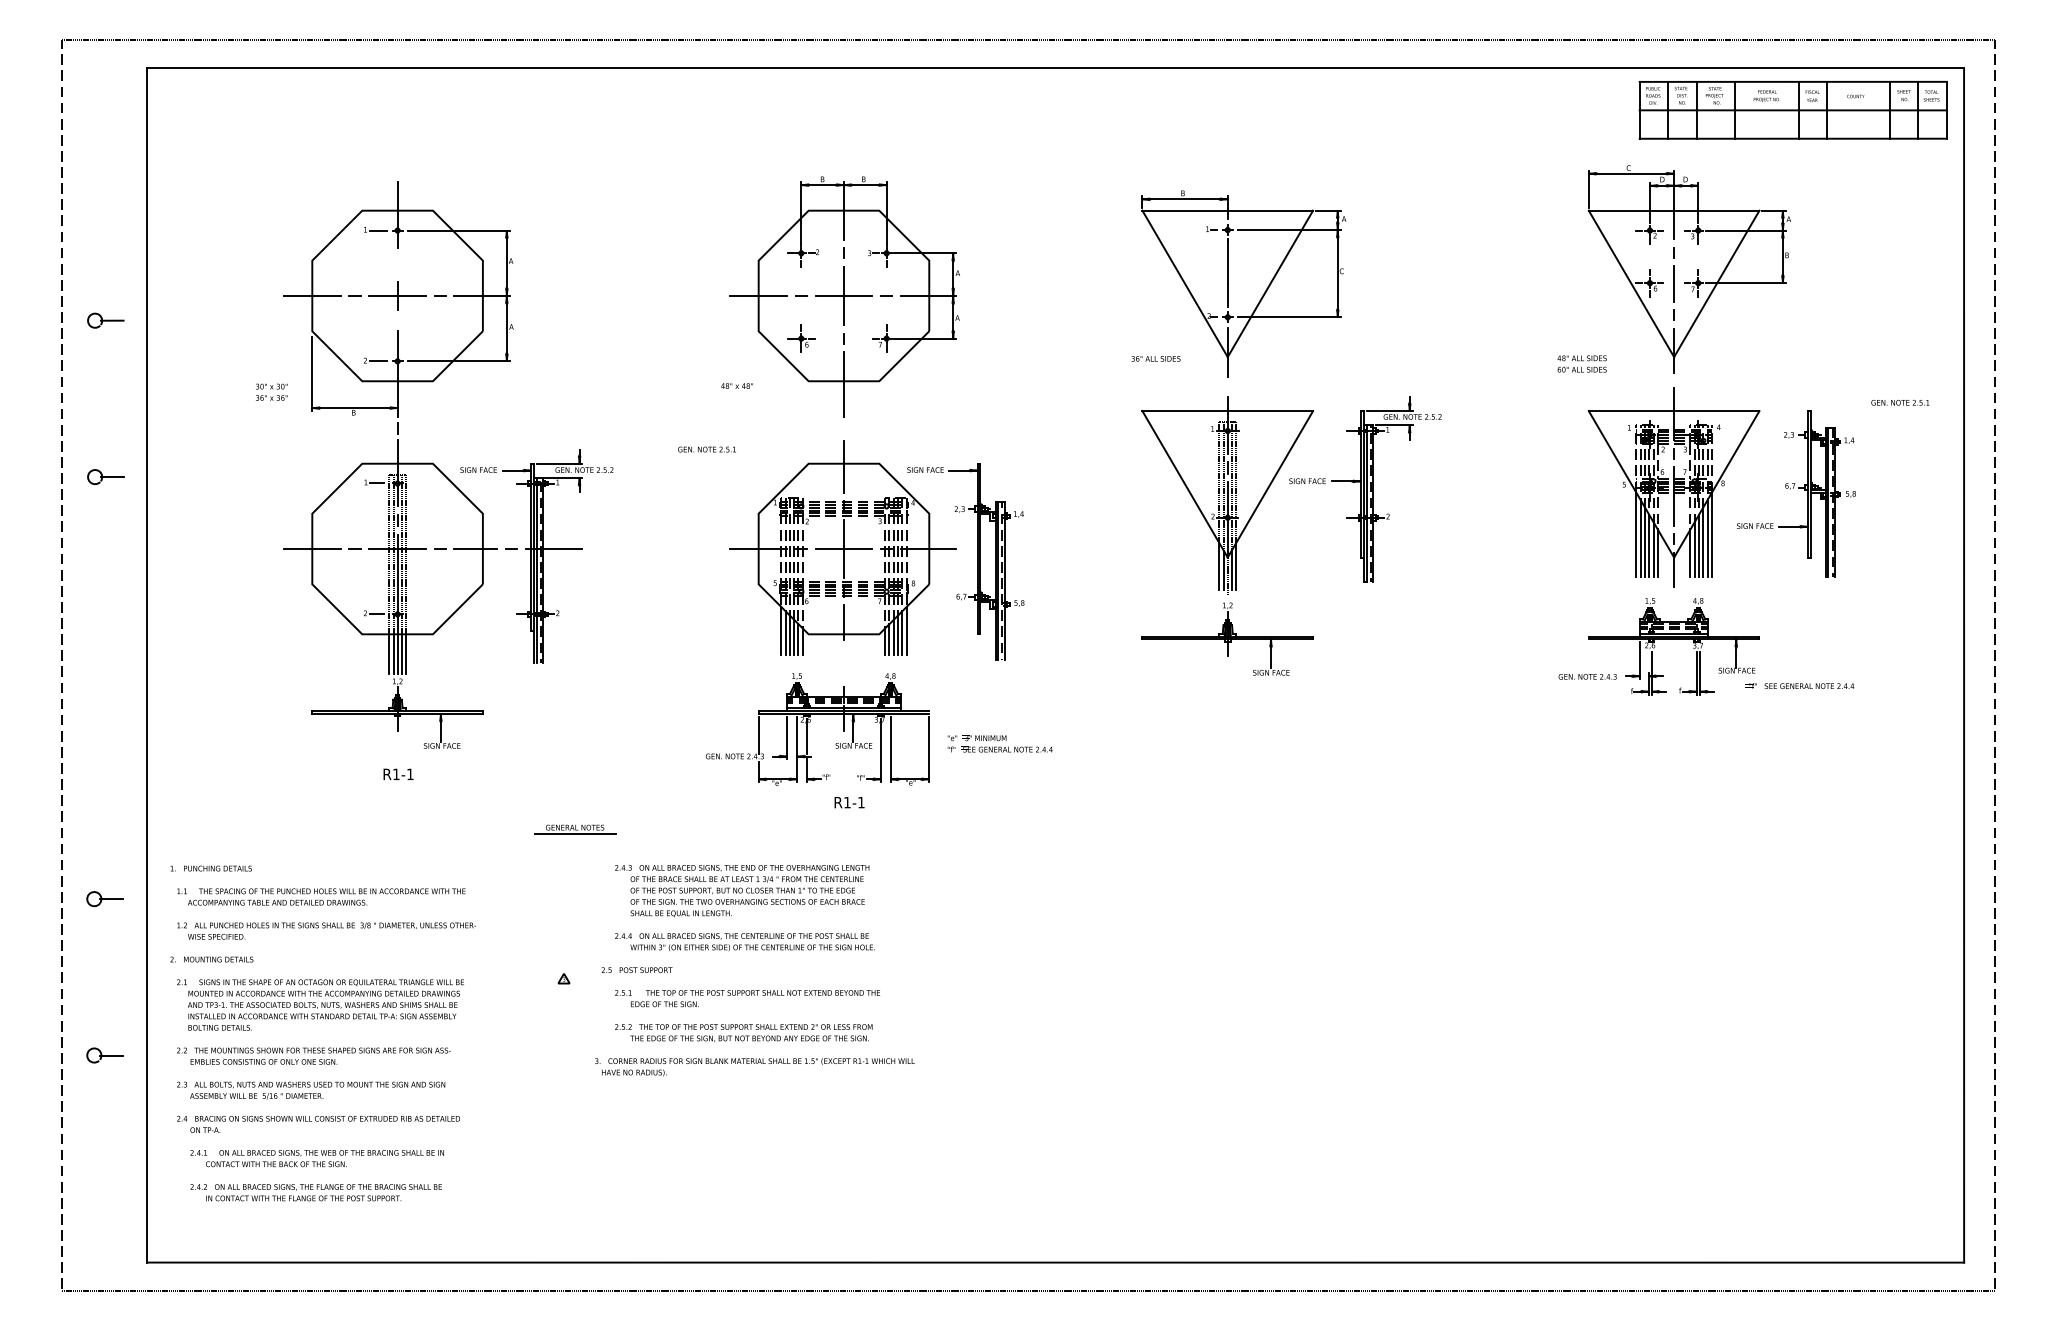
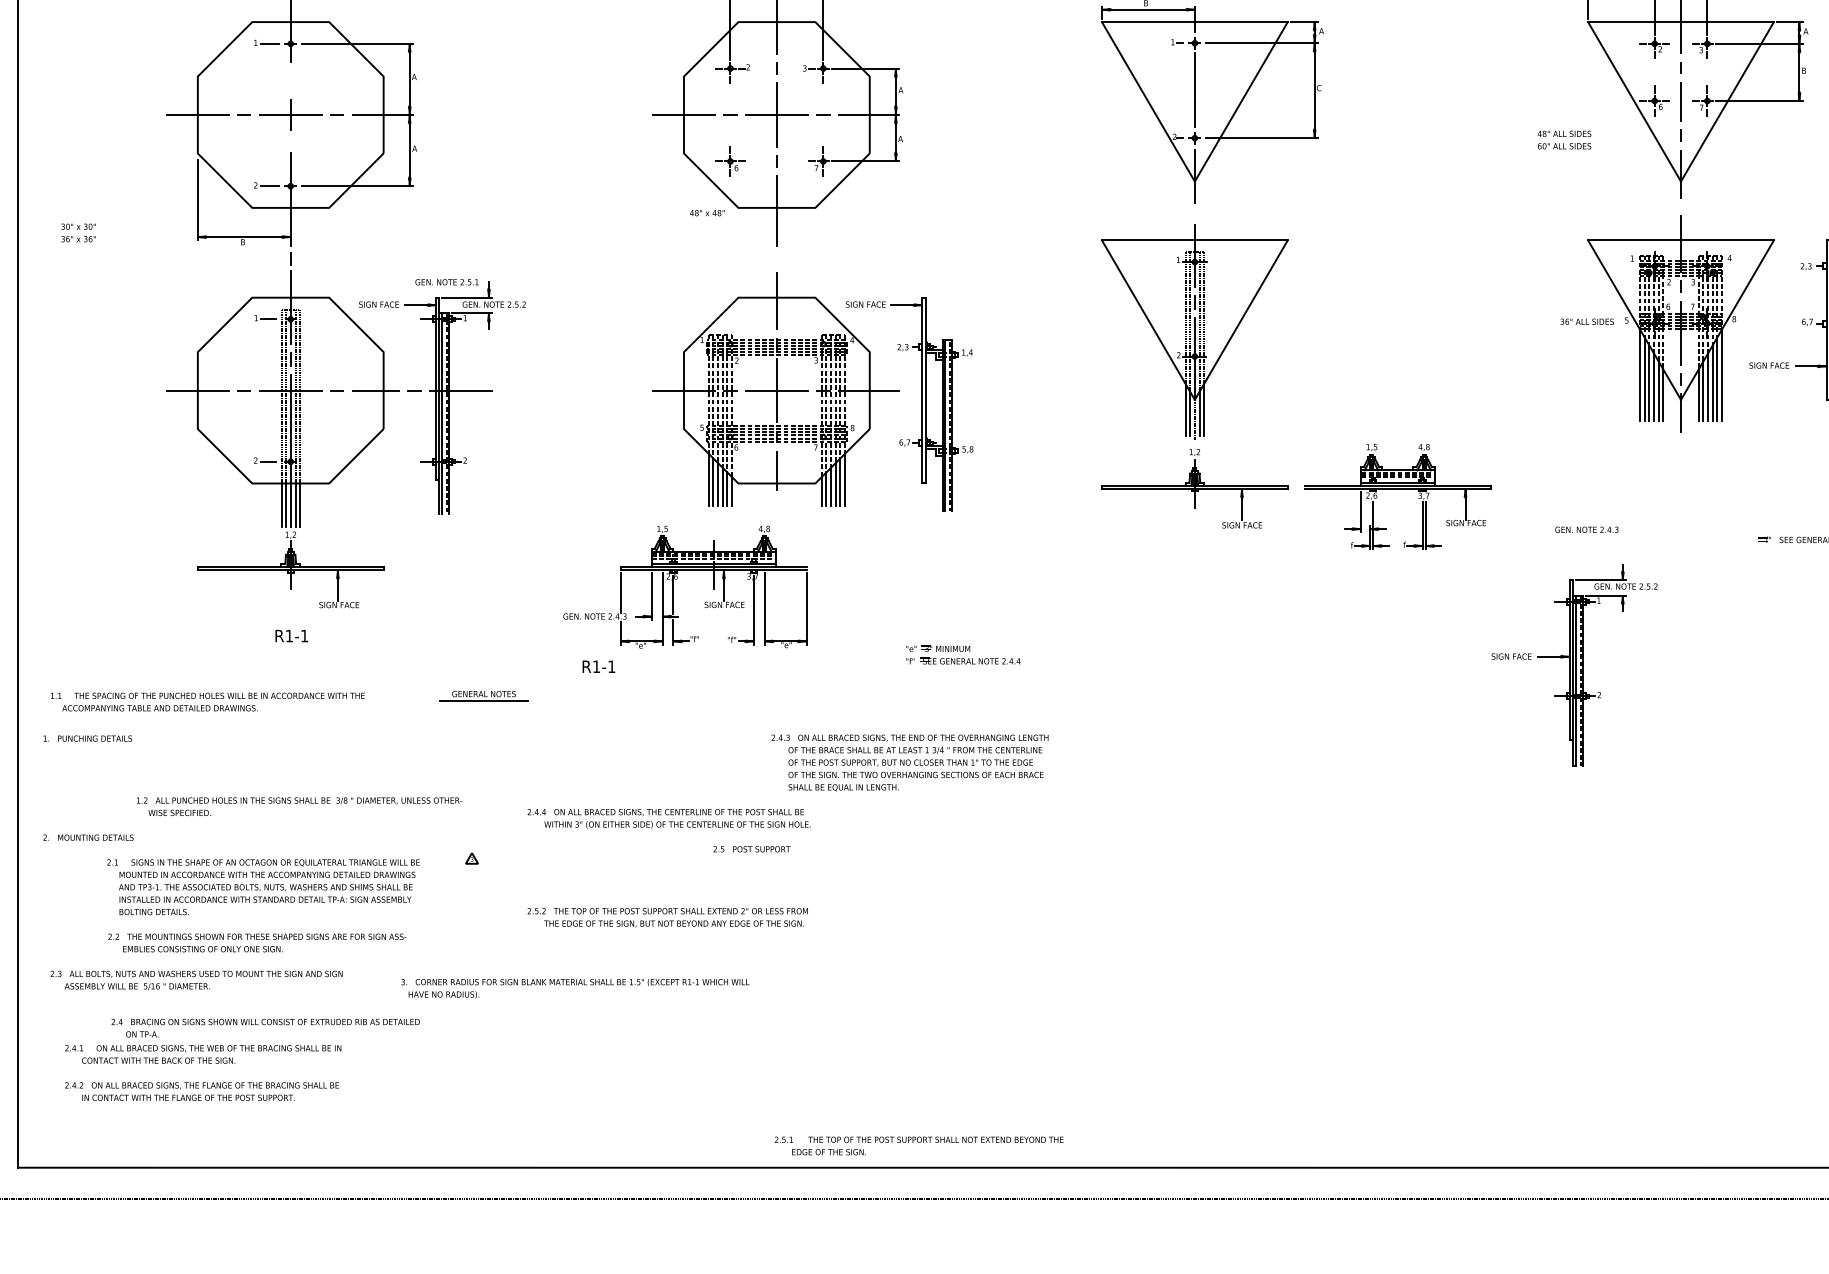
text: (1155, 358) -> (1586, 321), moved
text: (1581, 363) -> (1563, 139), moved
text: (736, 385) -> (706, 212), moved
text: (271, 391) -> (78, 232), moved
text: (706, 449) -> (446, 282), moved
part: (1365, 489) -> (1574, 665), moved
part: (1673, 639) -> (1397, 489), moved
part: (810, 722) -> (677, 579), moved
text: (999, 743) -> (962, 654), moved
text: (849, 802) -> (598, 666), moved
text: (742, 890) -> (910, 762), moved
text: (321, 896) -> (207, 701), moved
text: (326, 930) -> (299, 806), moved
text: (636, 970) -> (751, 849), moved
text: (747, 998) -> (919, 1145), moved
text: (320, 1004) -> (263, 886), moved
text: (313, 1055) -> (256, 942), moved
text: (754, 1067) -> (574, 989), moved
text: (318, 1123) -> (265, 1027), moved

